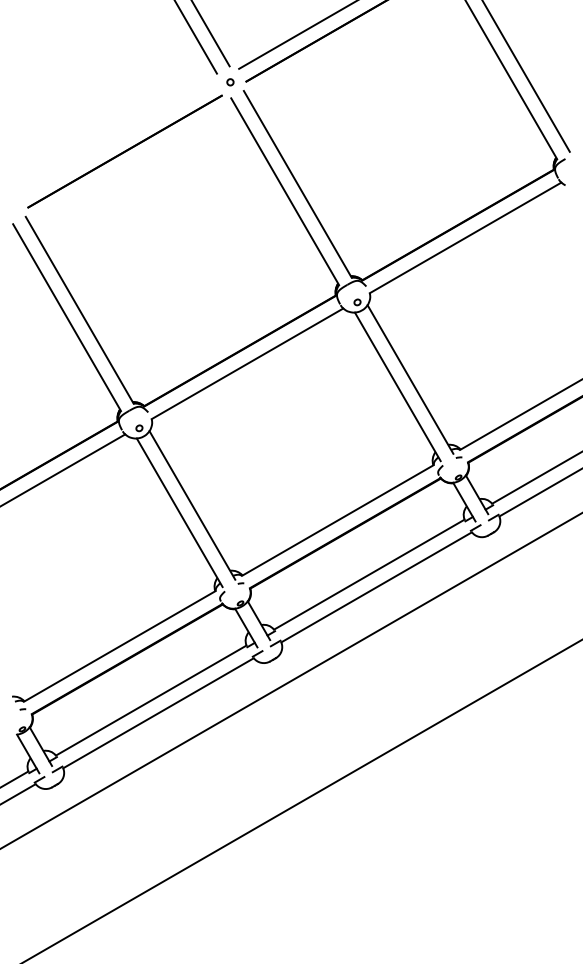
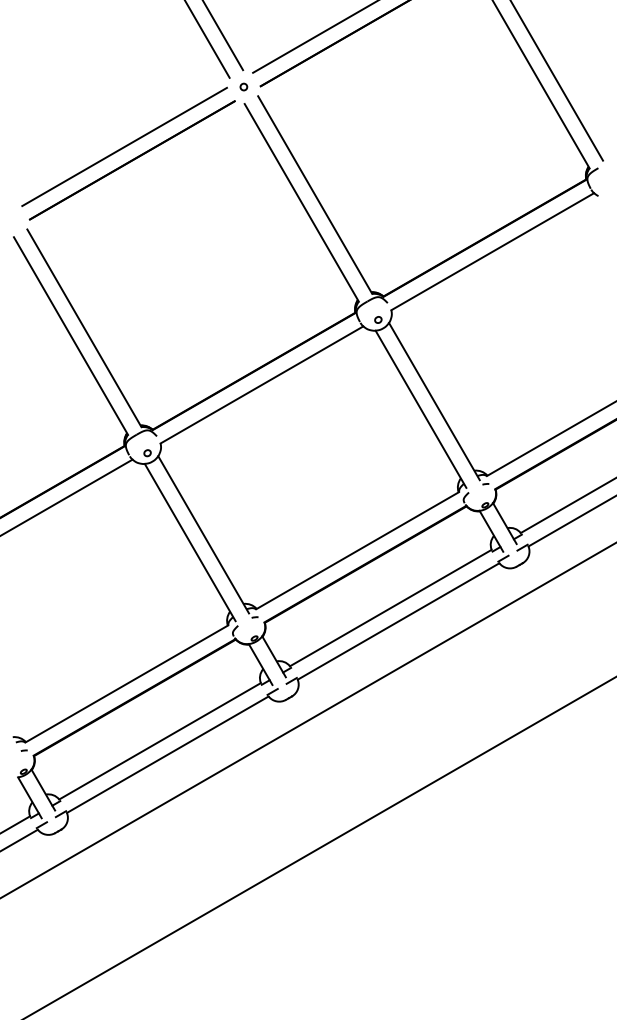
line: (117, 138) -> (124, 146), added

